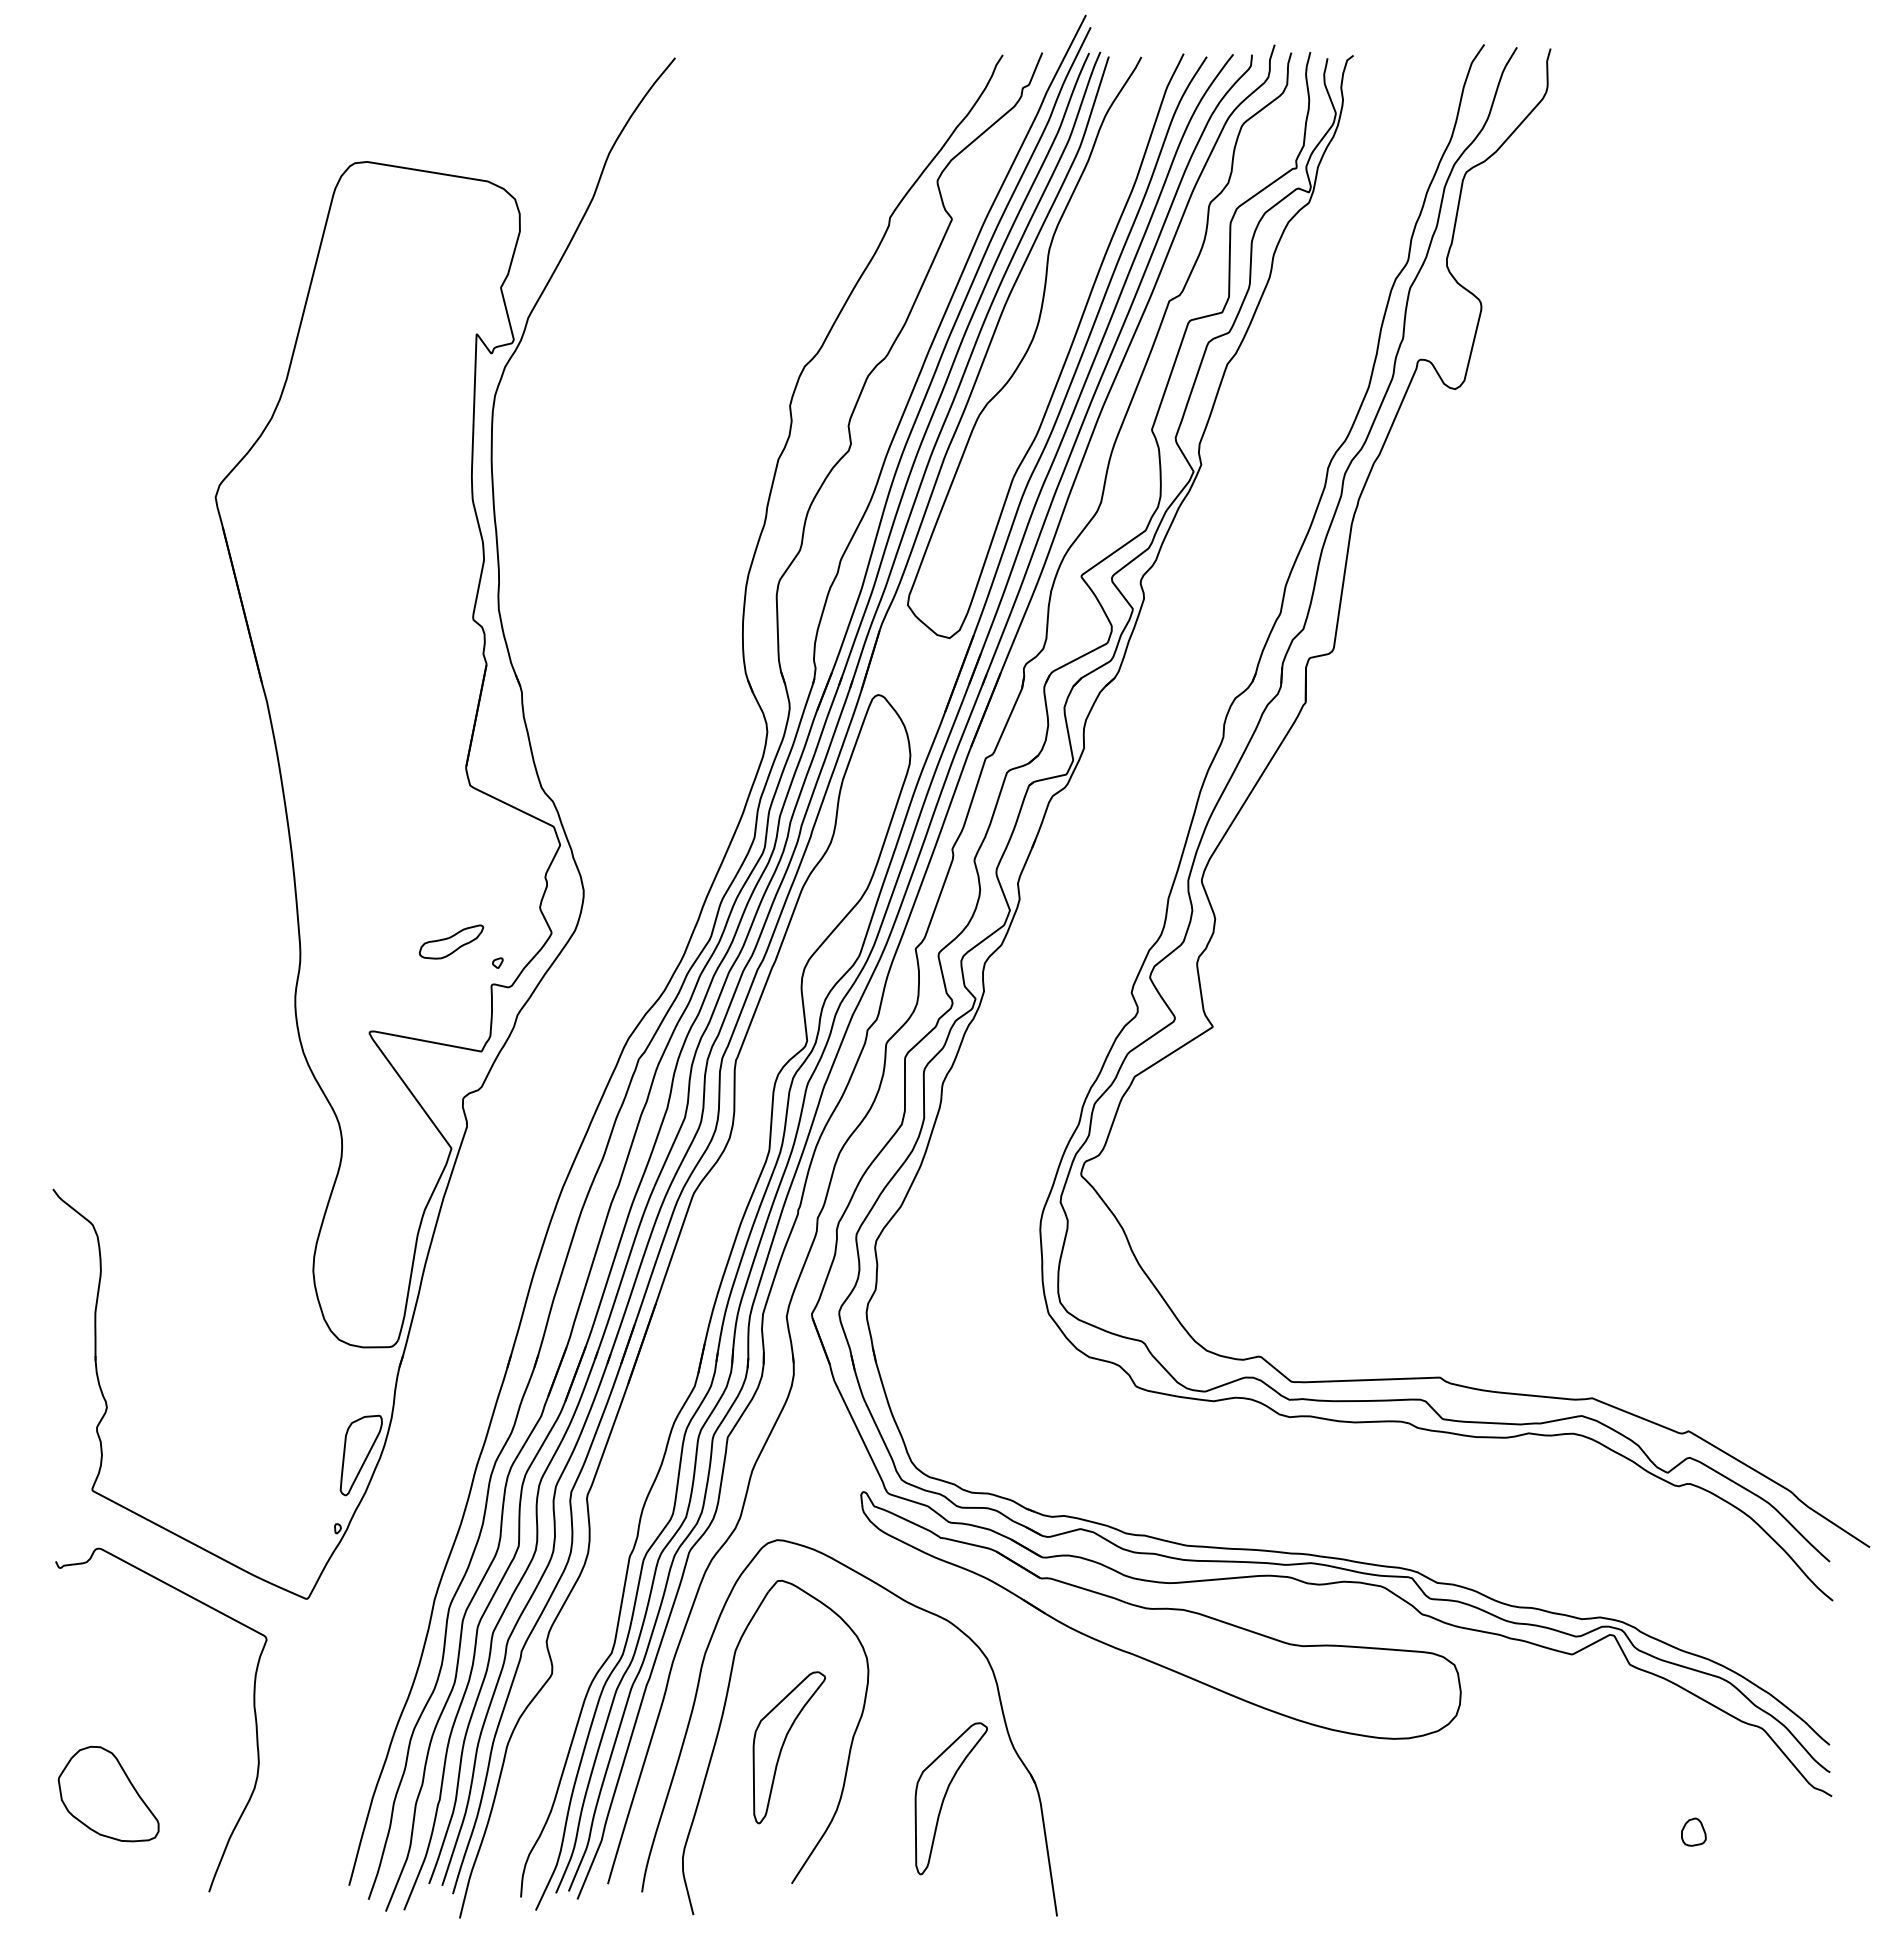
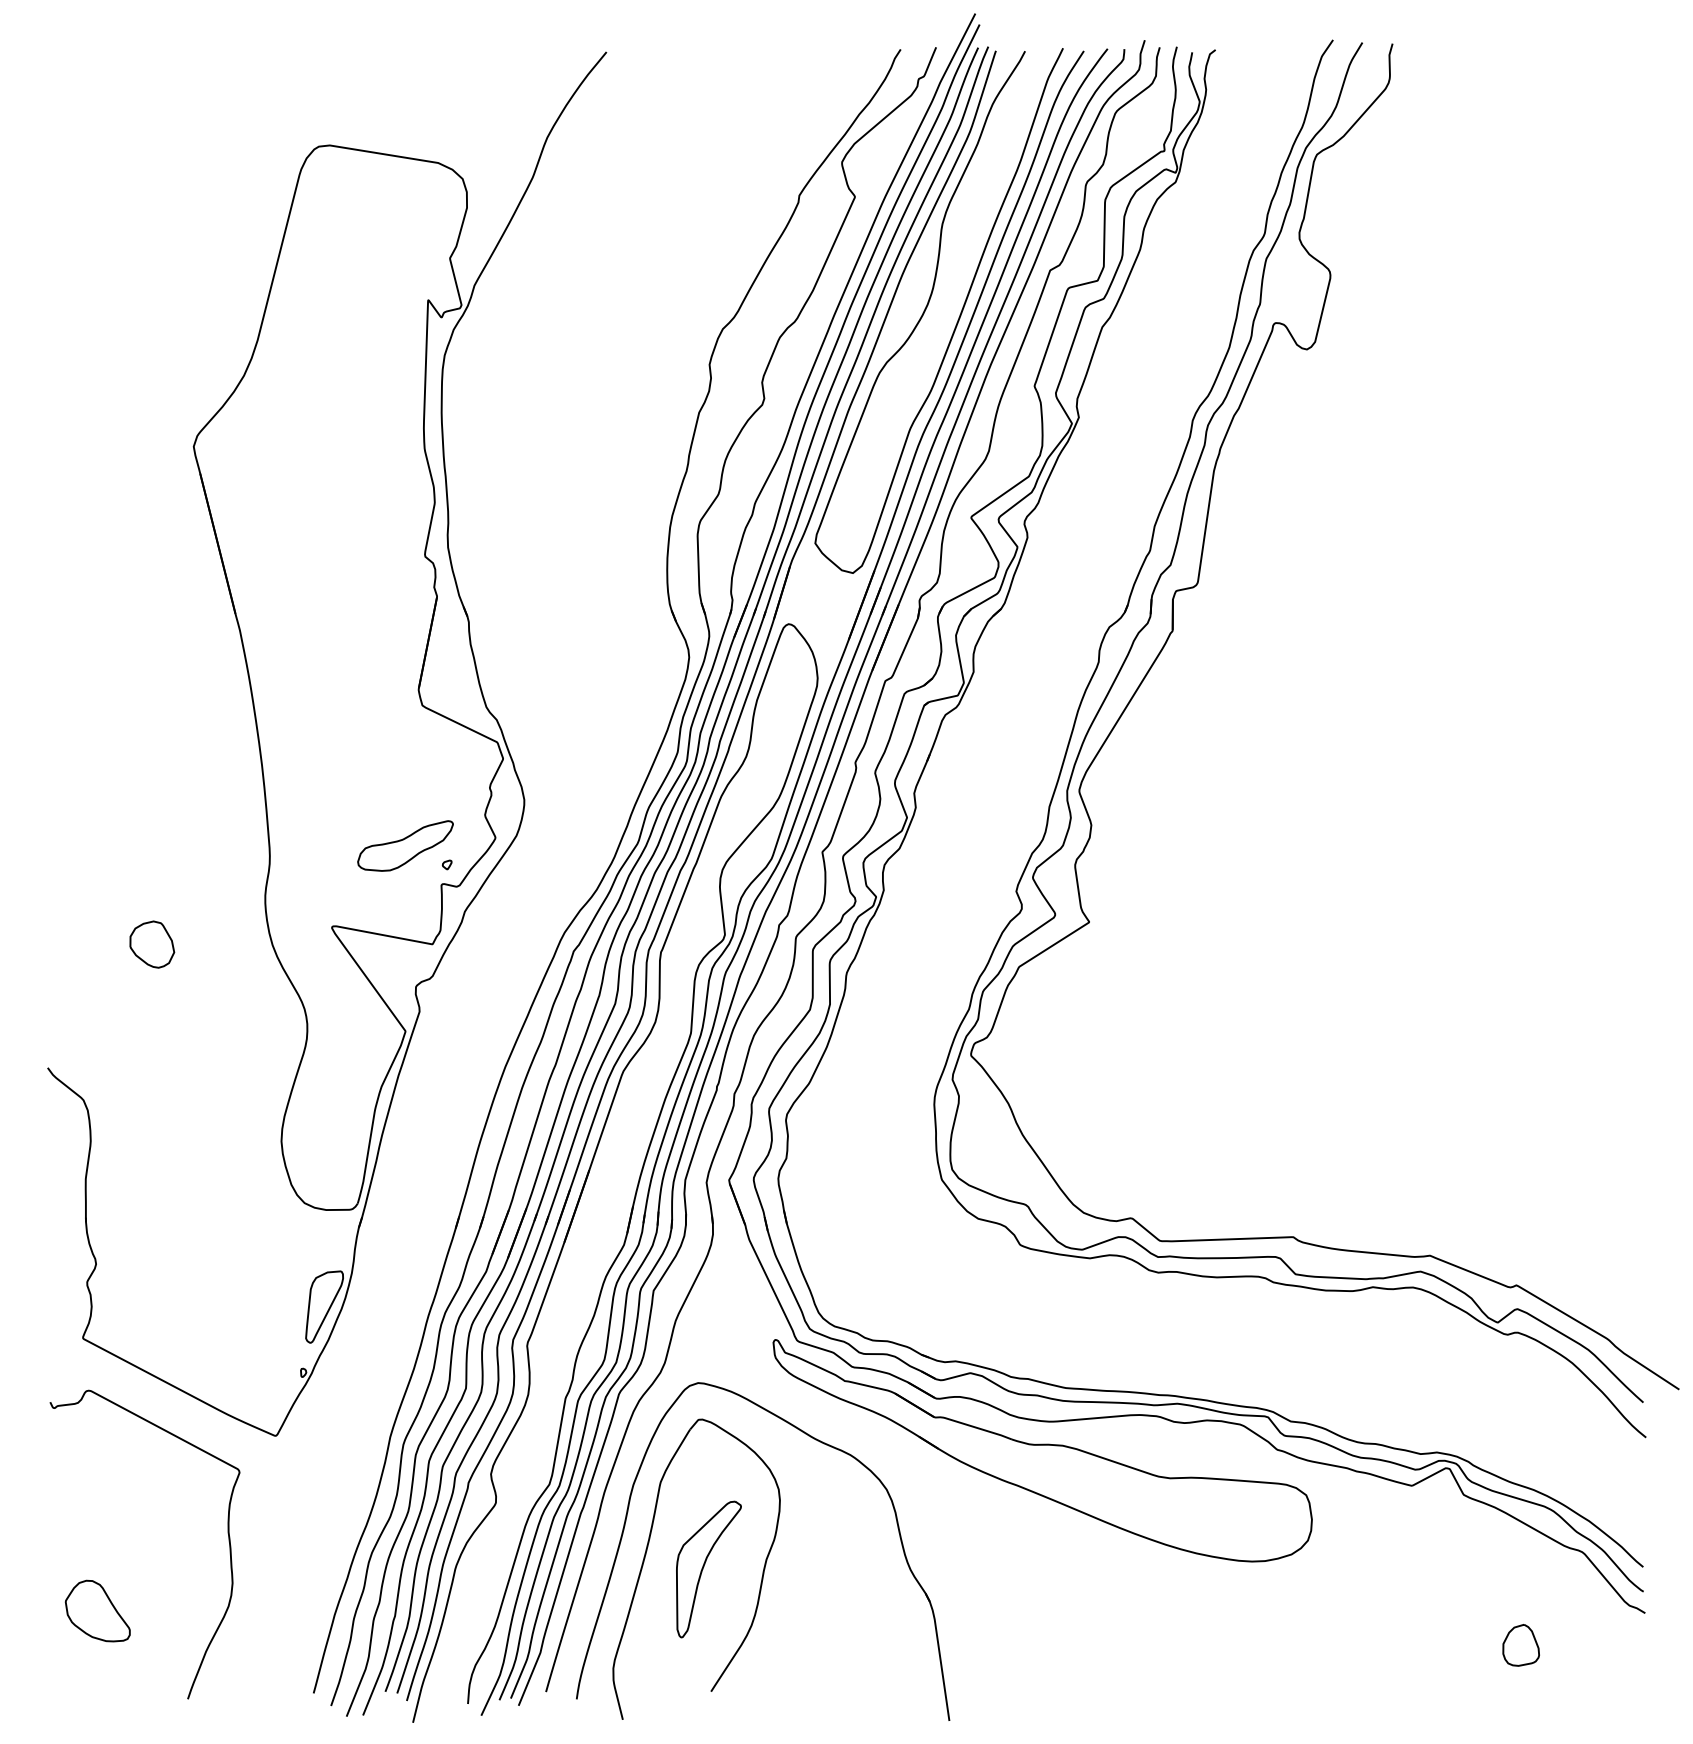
part: (451, 941) -> (405, 845), size x1.67
part: (169, 1051) -> (152, 944), added
part: (108, 1793) -> (97, 1610), size x0.71
part: (950, 1798) -> (853, 1615), removed
part: (1693, 1831) -> (1520, 1644), size x1.67

